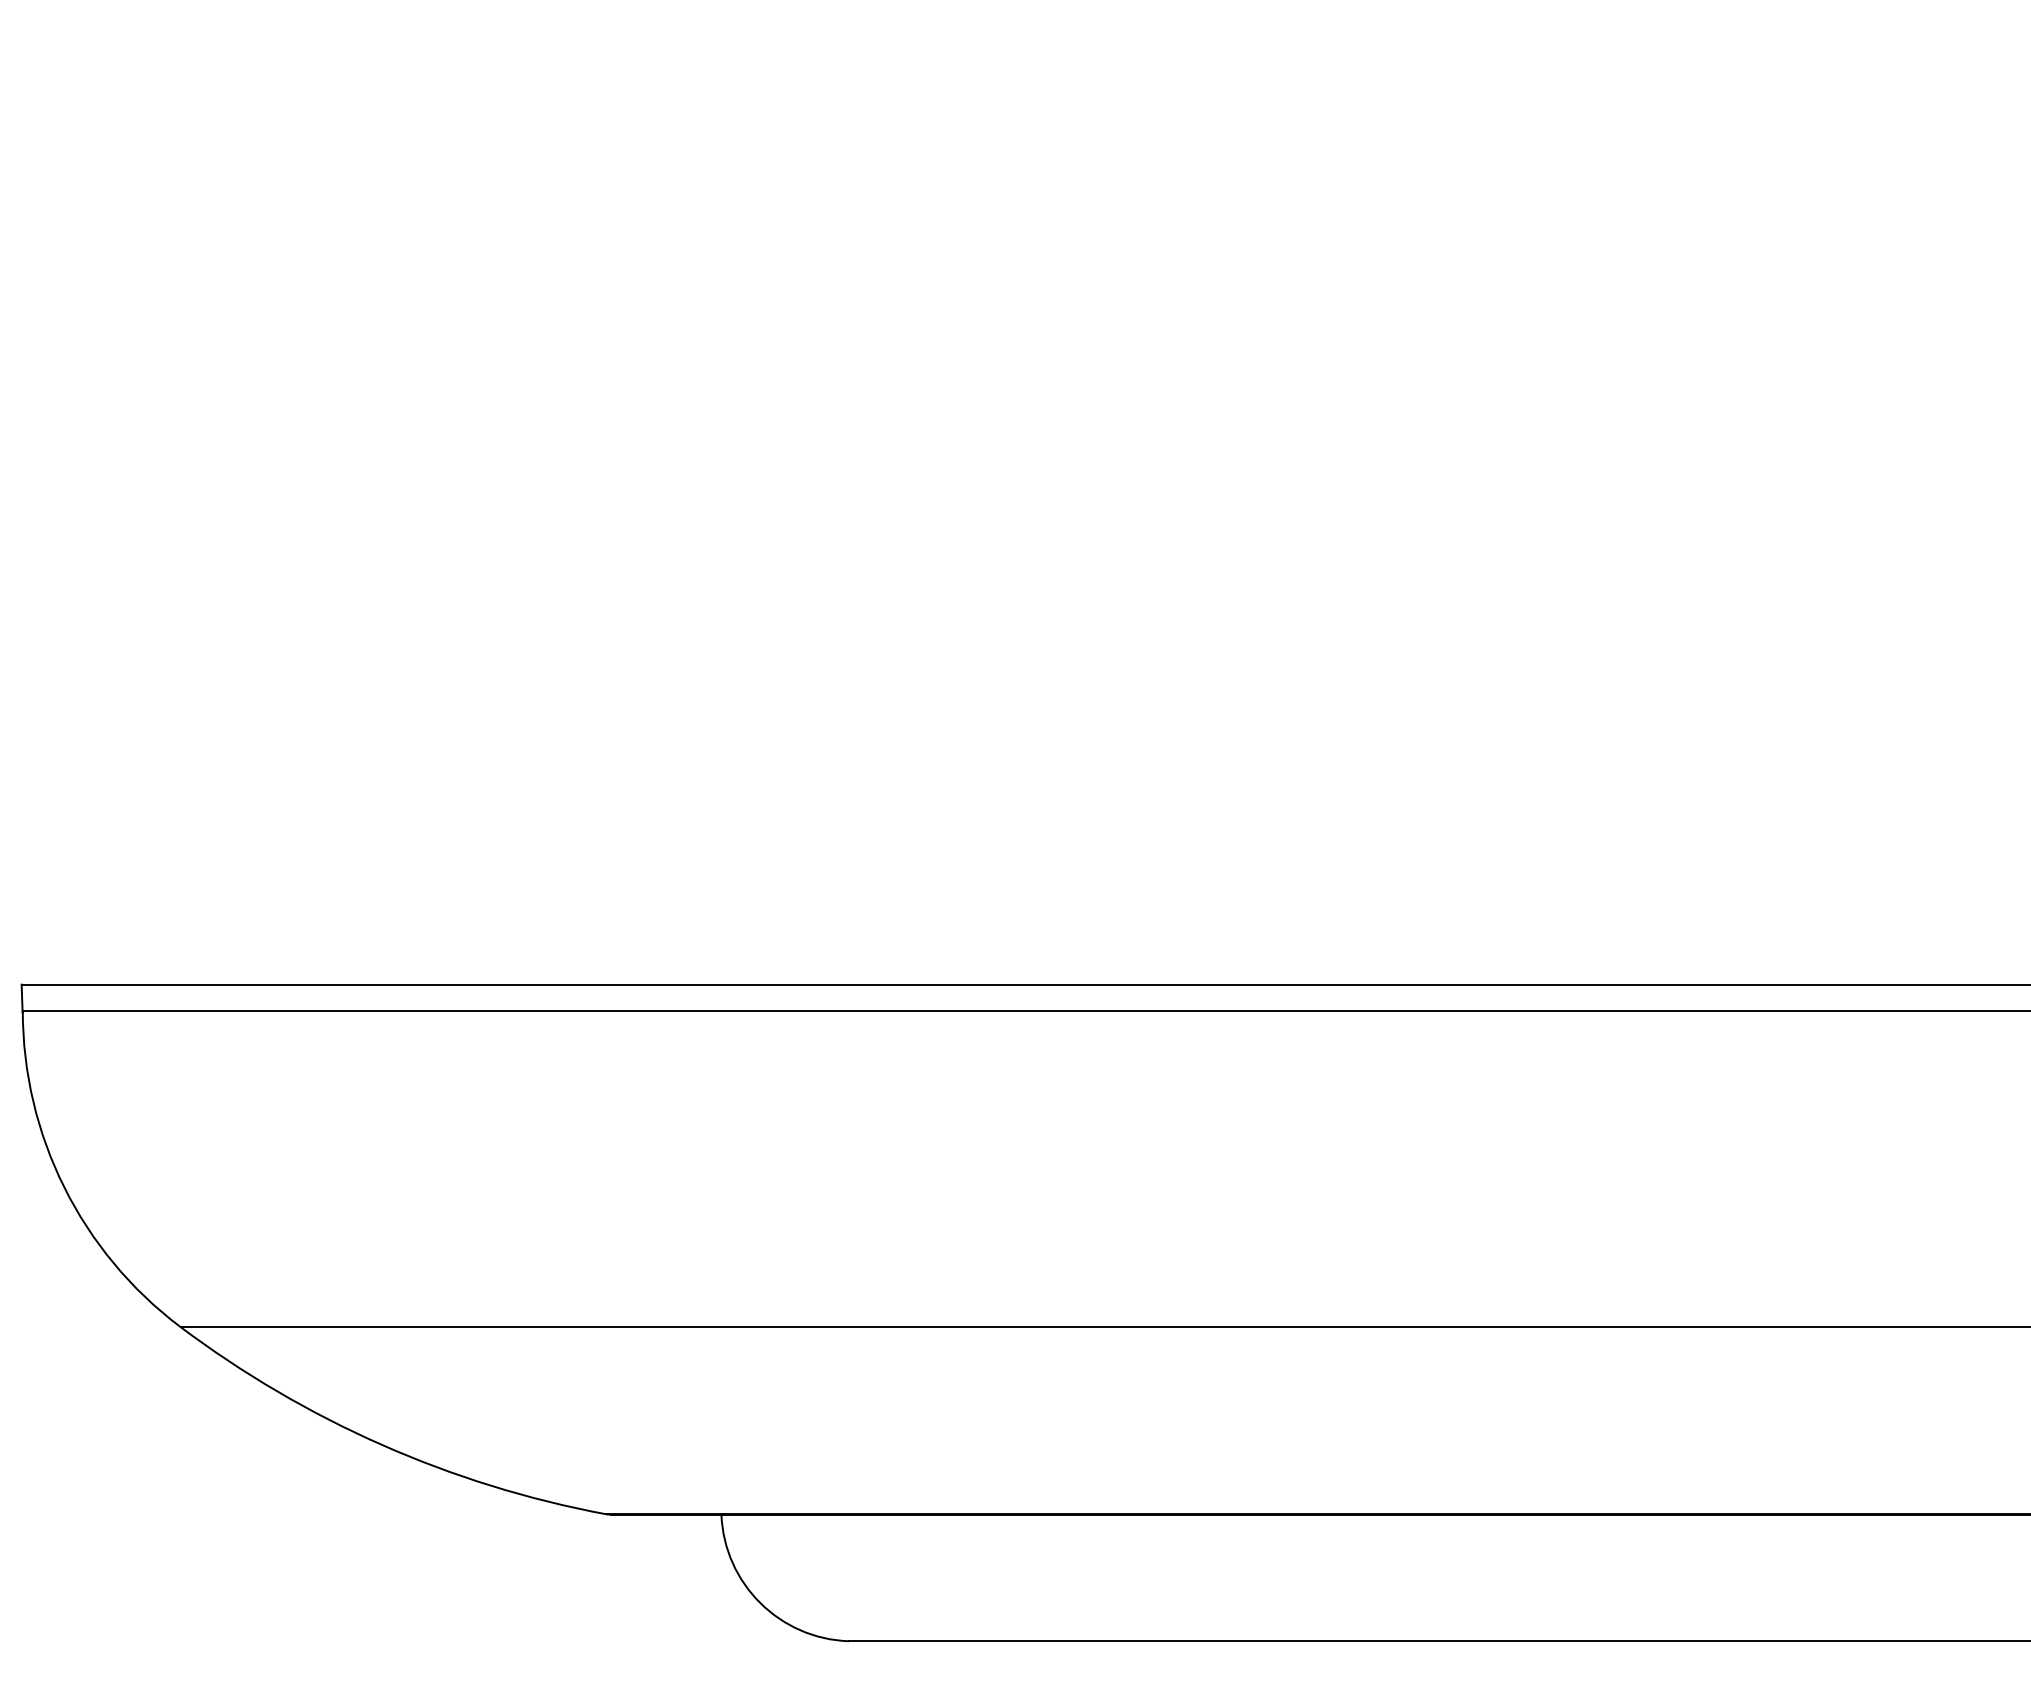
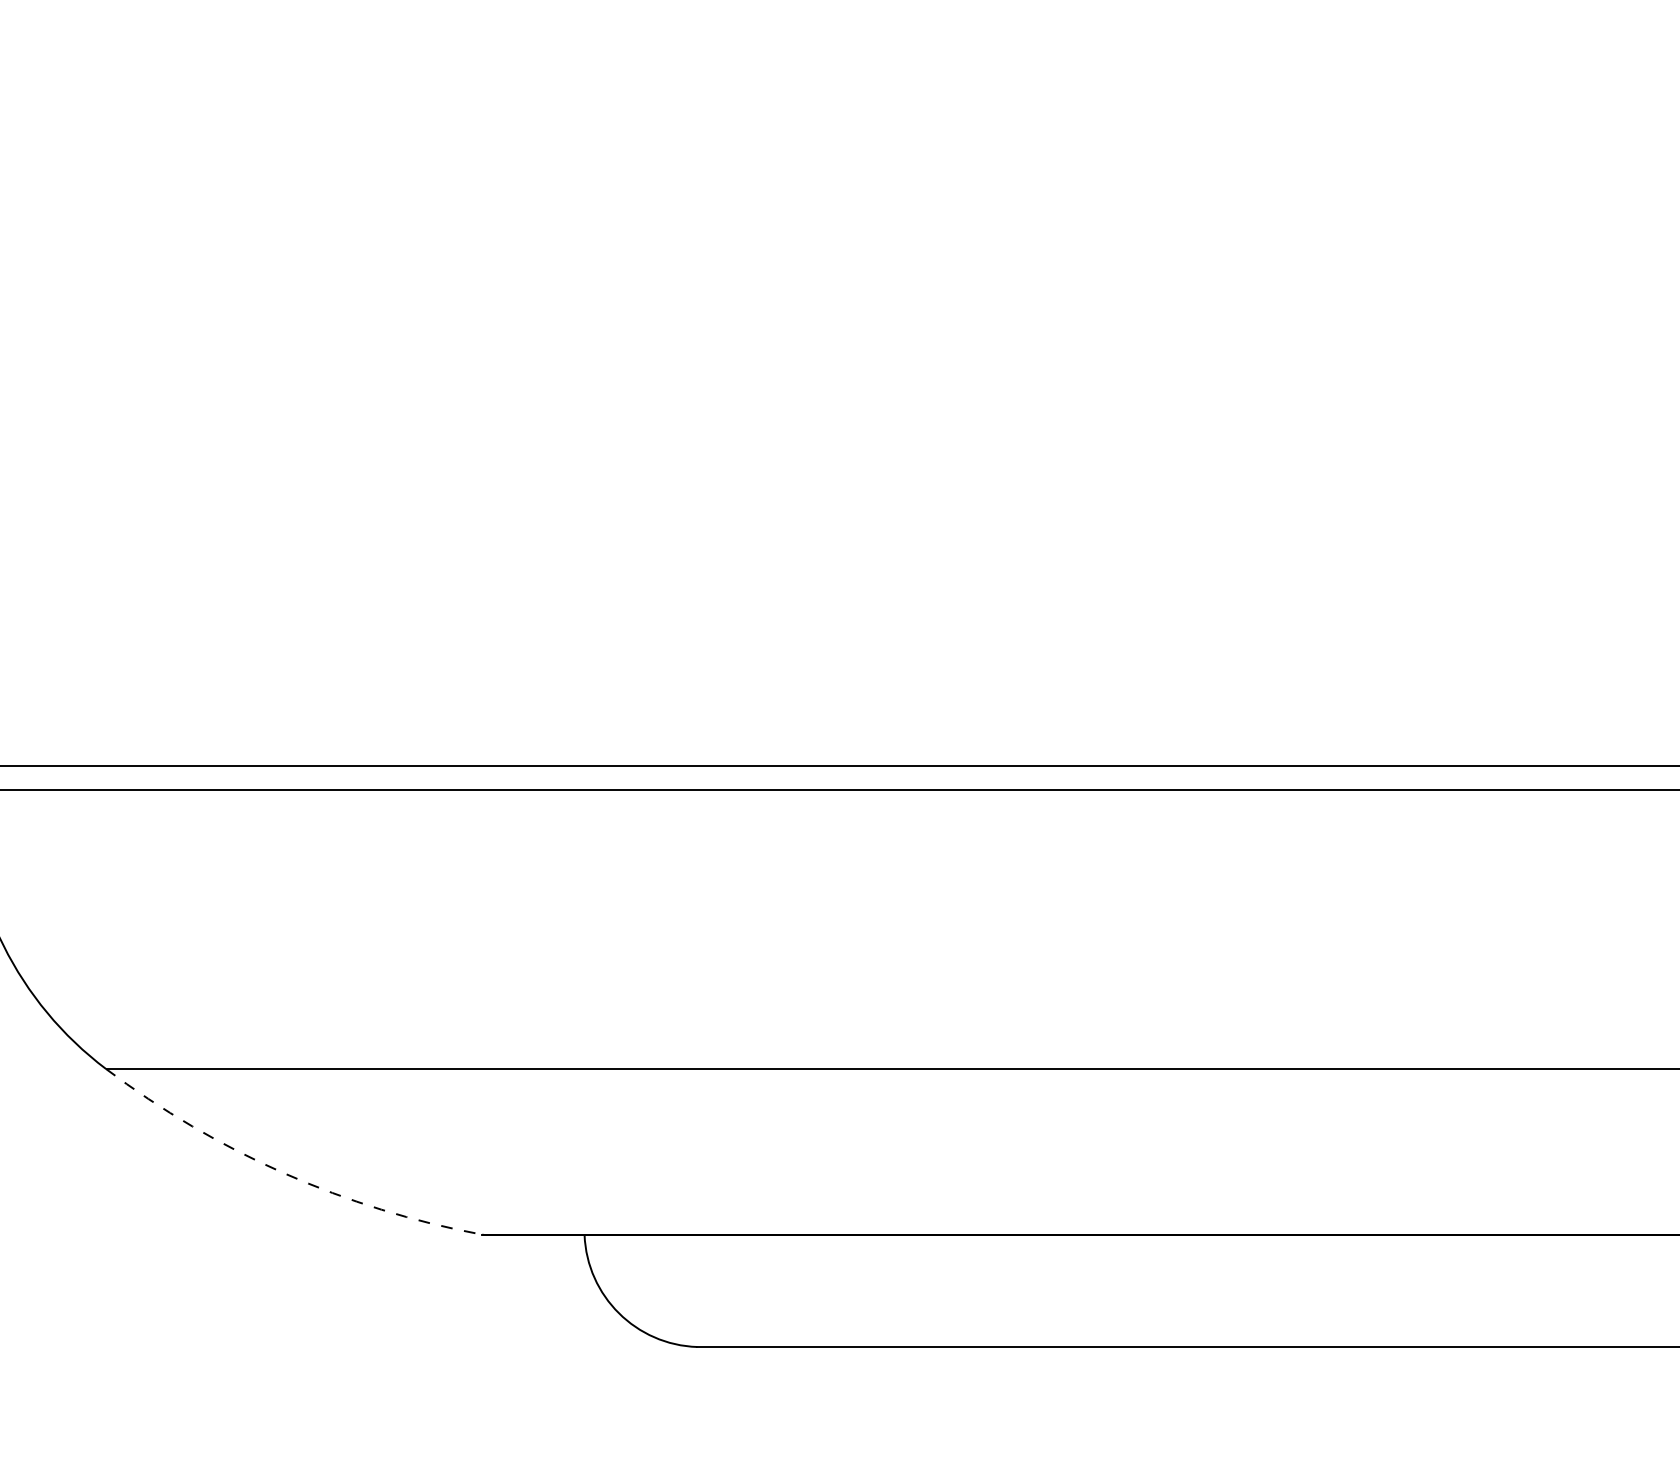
arc: (382, 1444) -> (284, 1173), solid -> dashed

